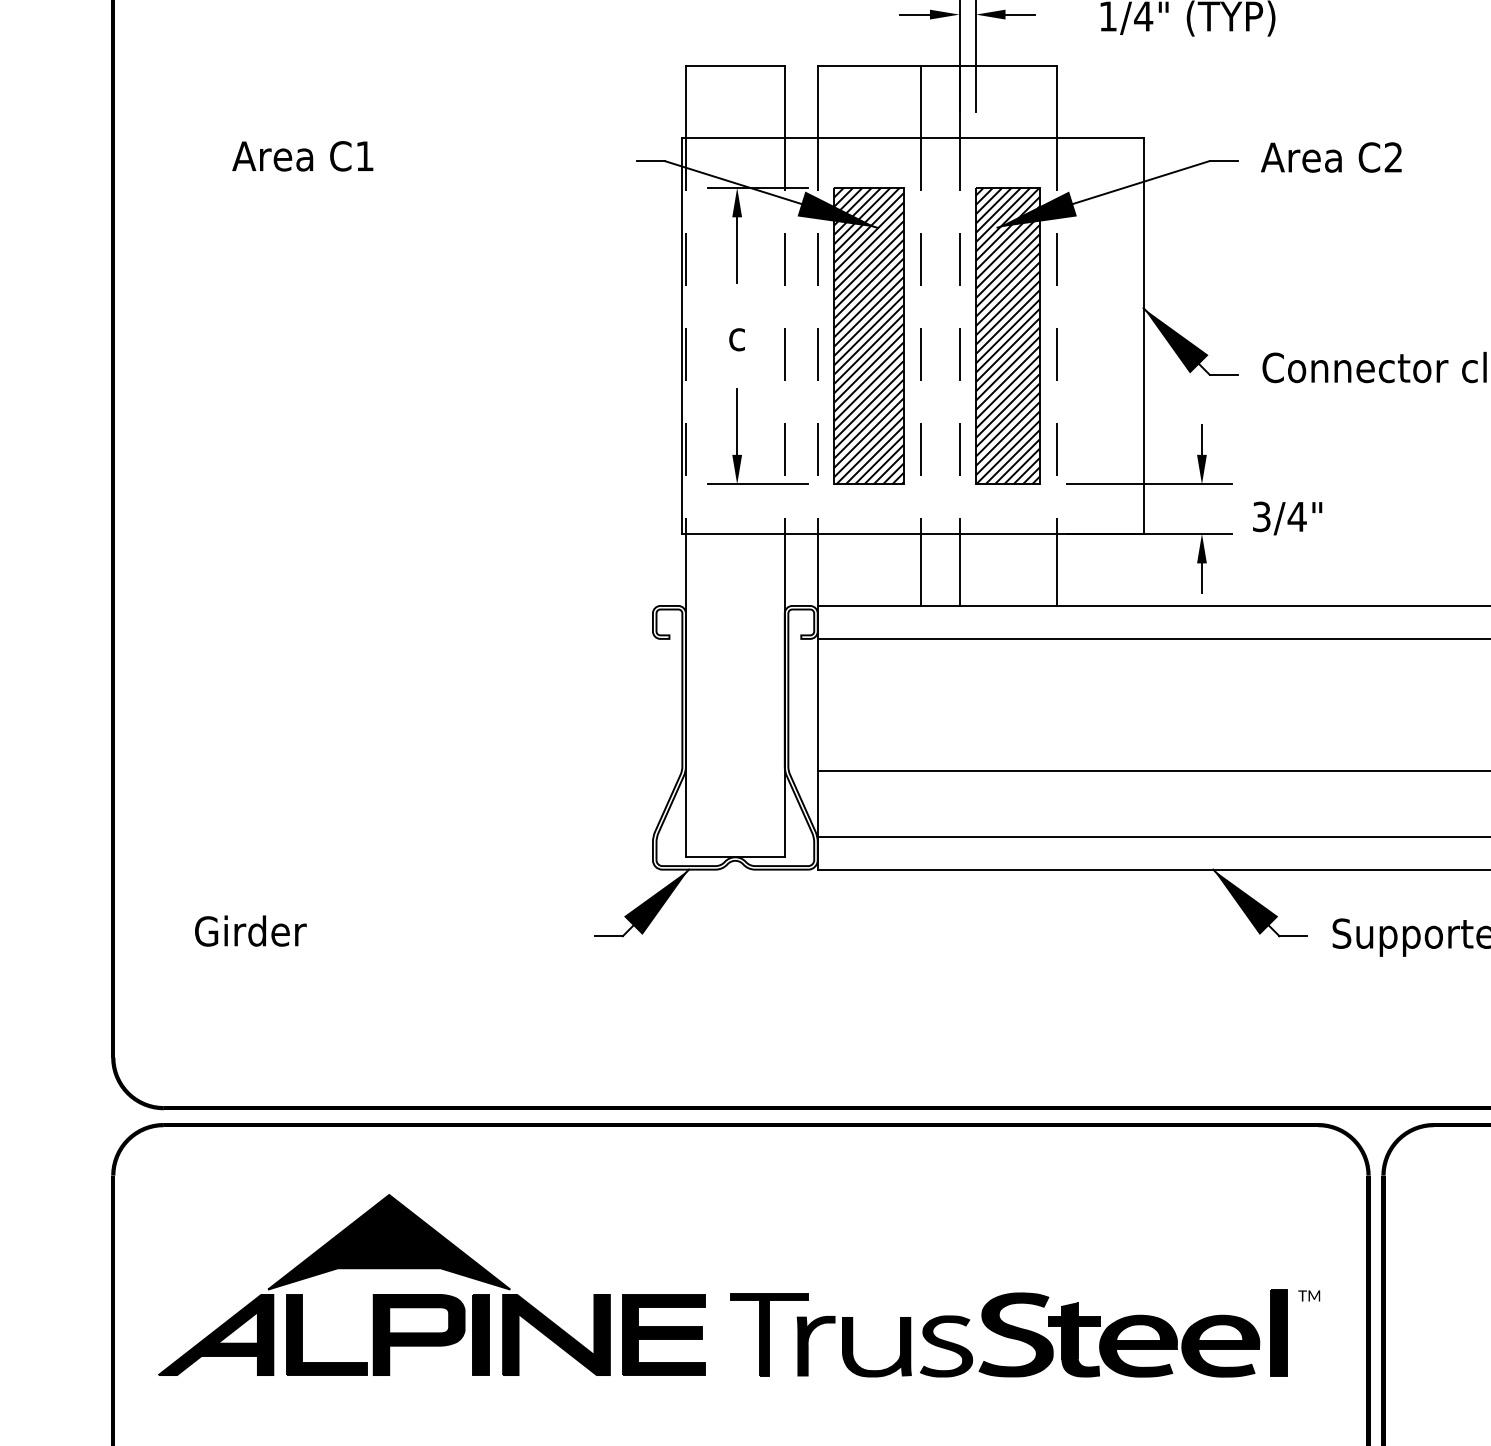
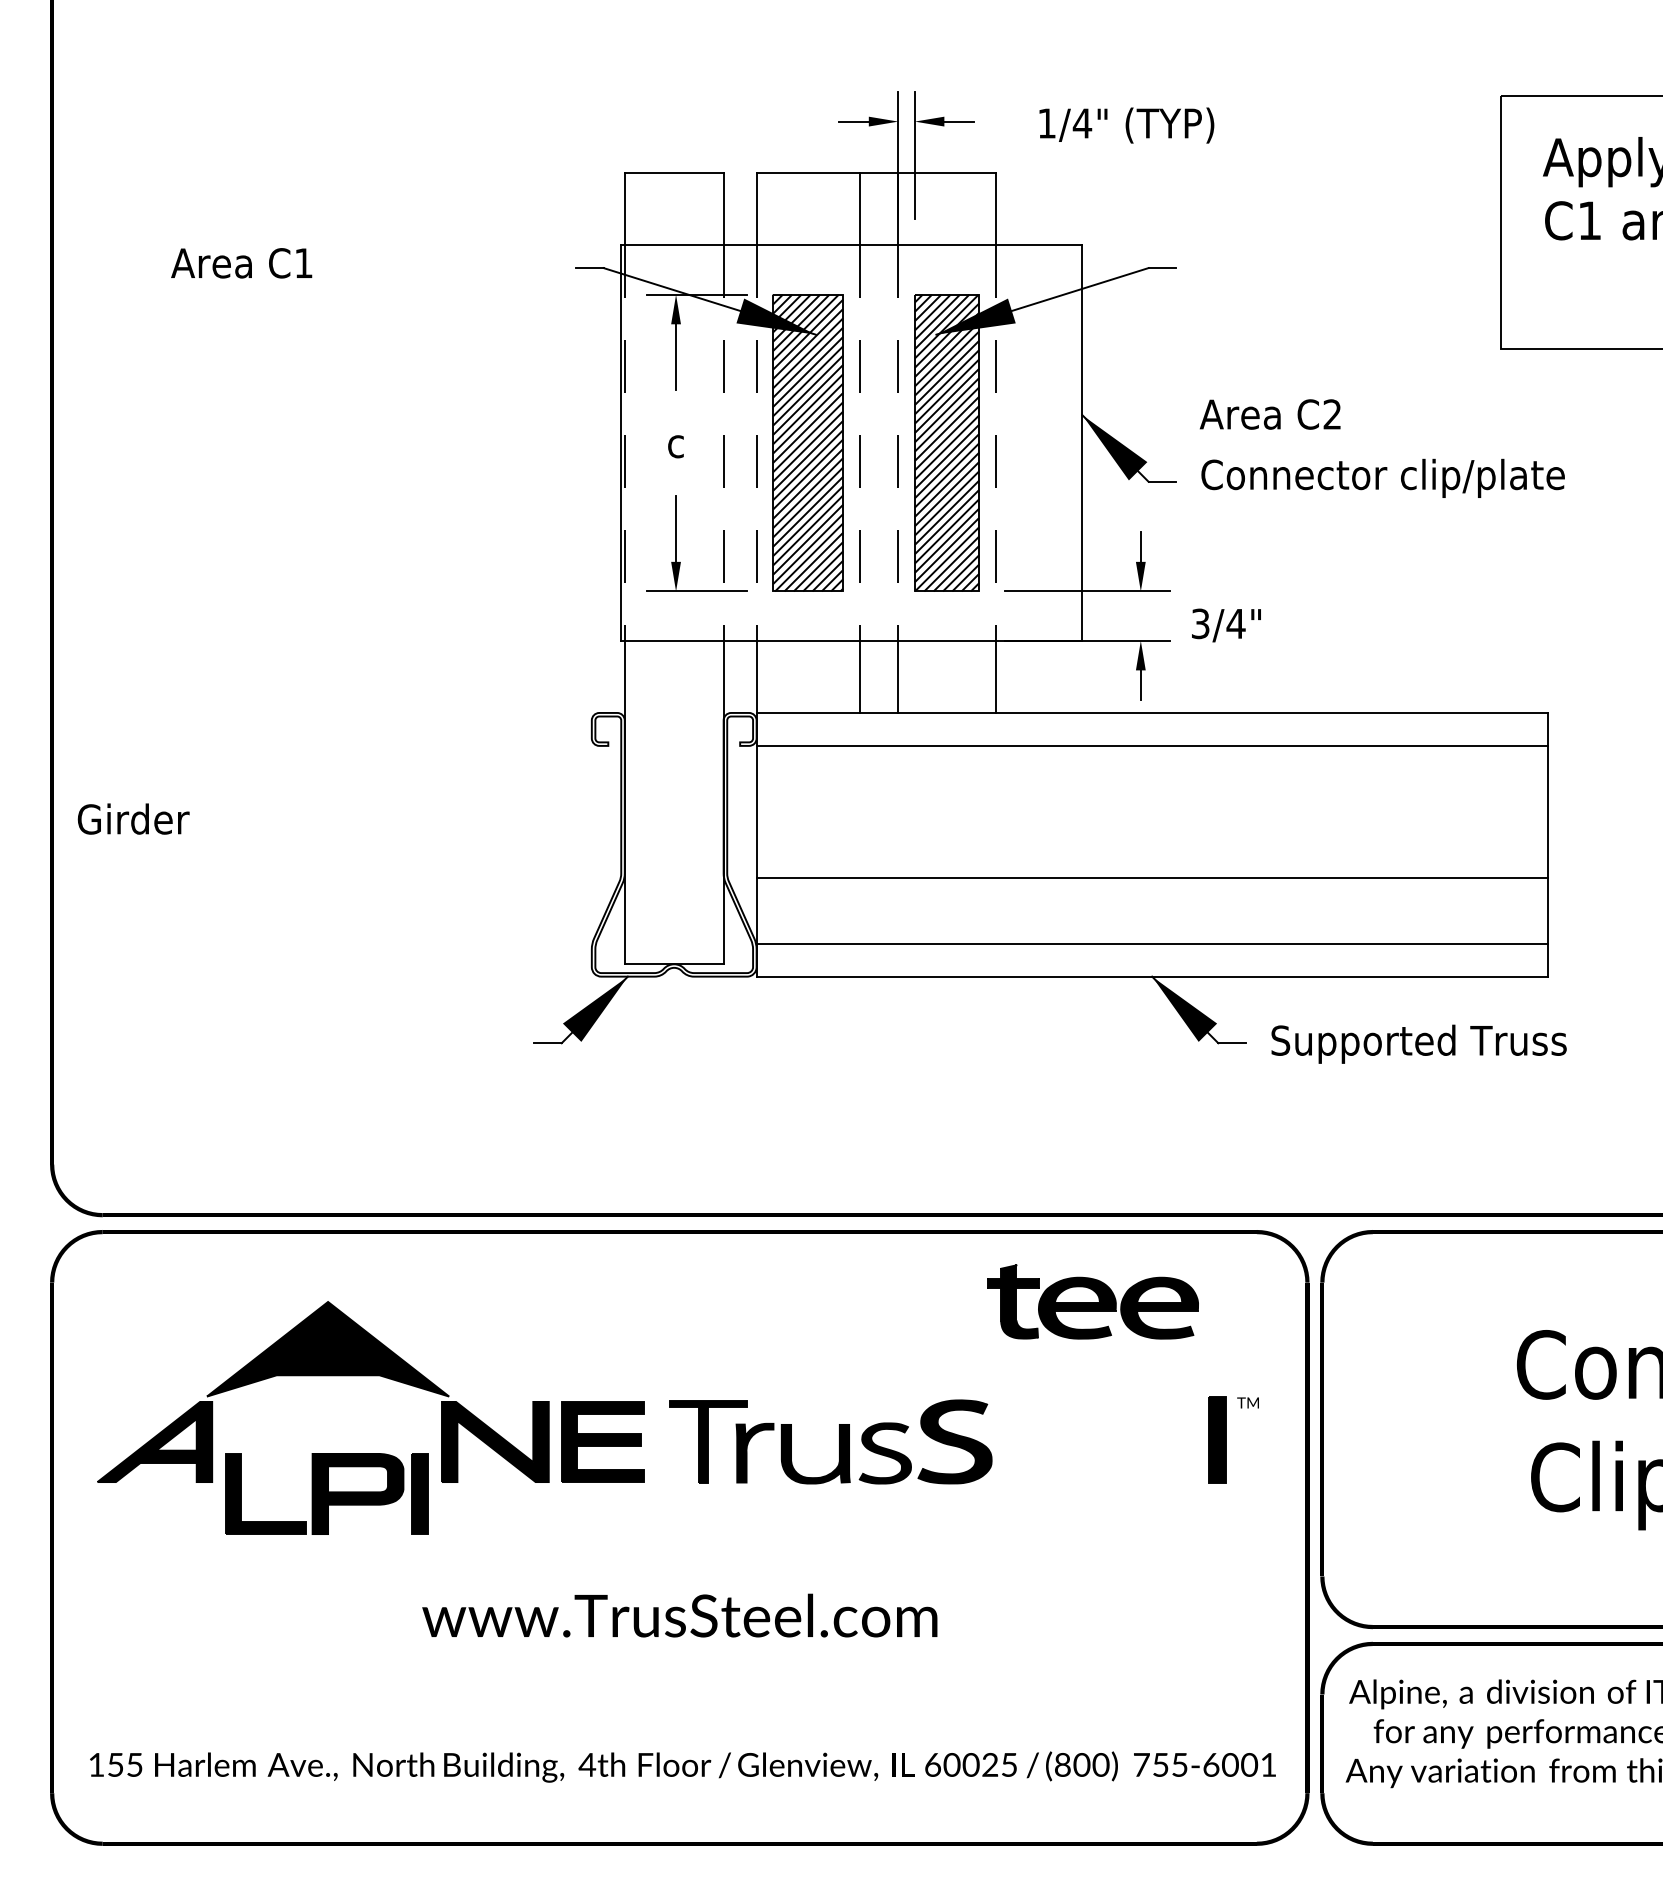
text: (1330, 157) -> (1269, 414), moved
text: (250, 930) -> (133, 818), moved
part: (387, 1334) -> (326, 1493), moved
part: (1153, 1339) -> (1092, 1301), moved

